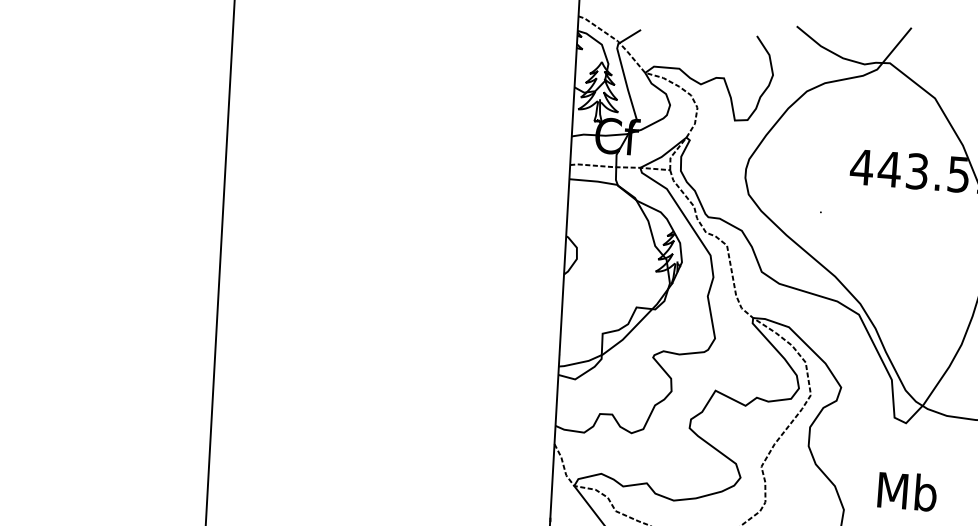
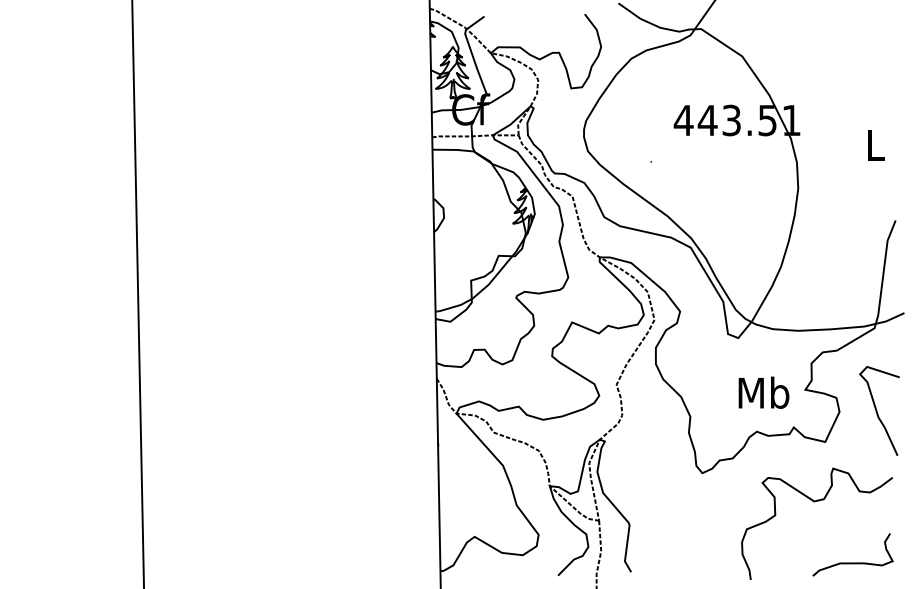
text: (906, 491) -> (763, 392), moved

